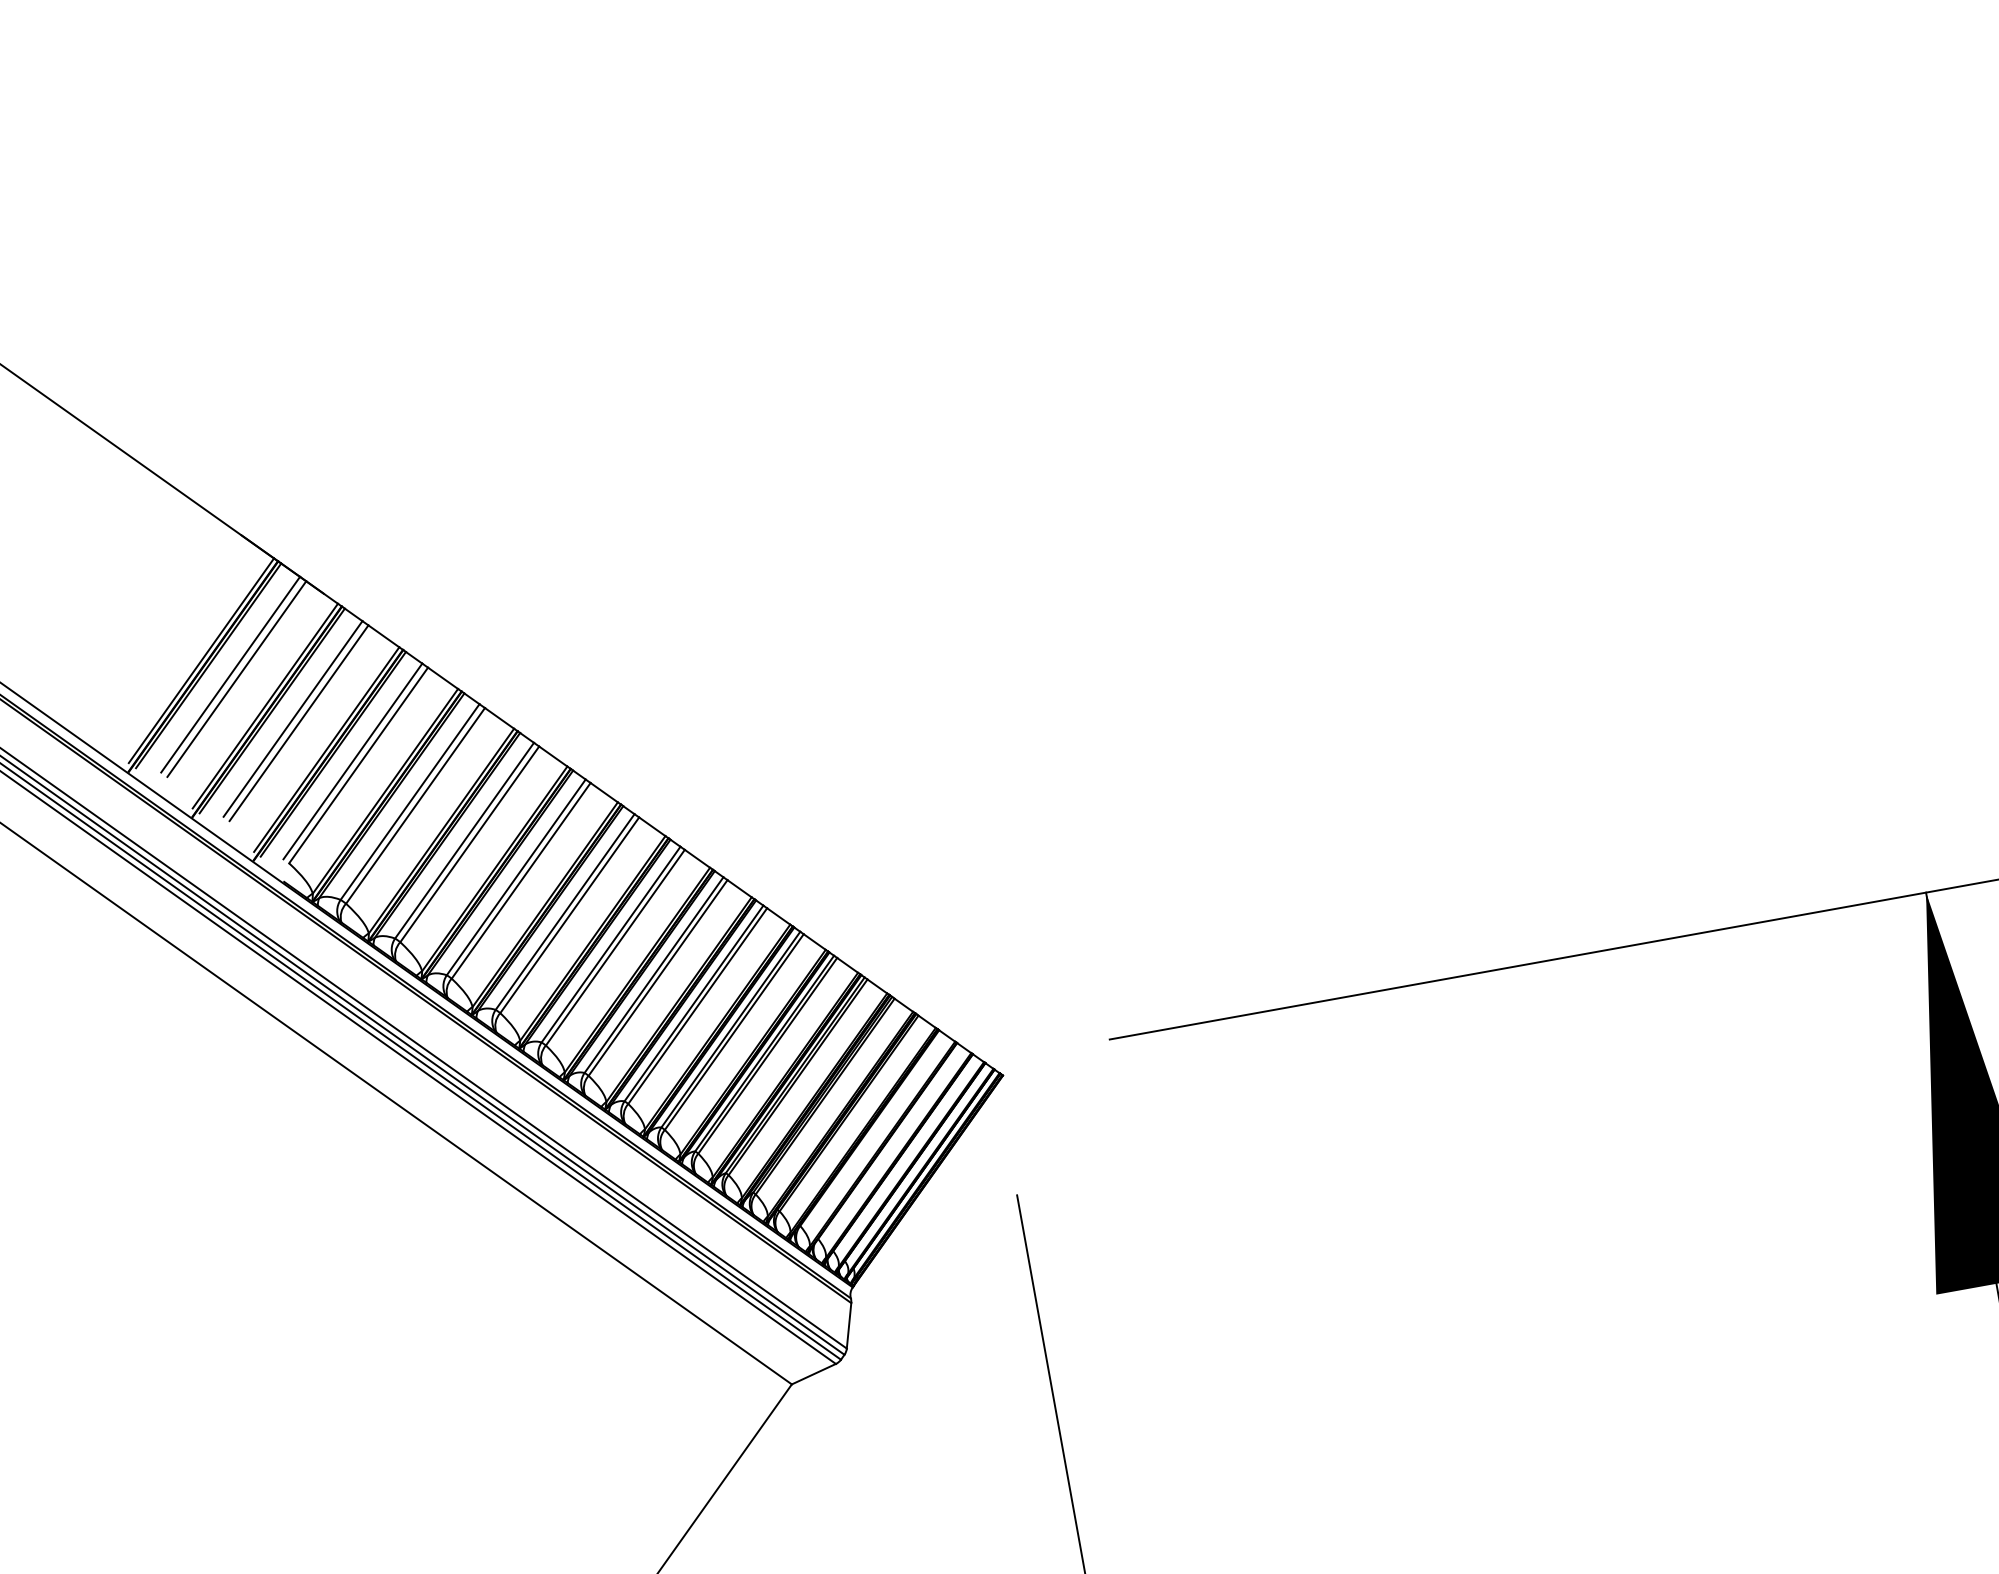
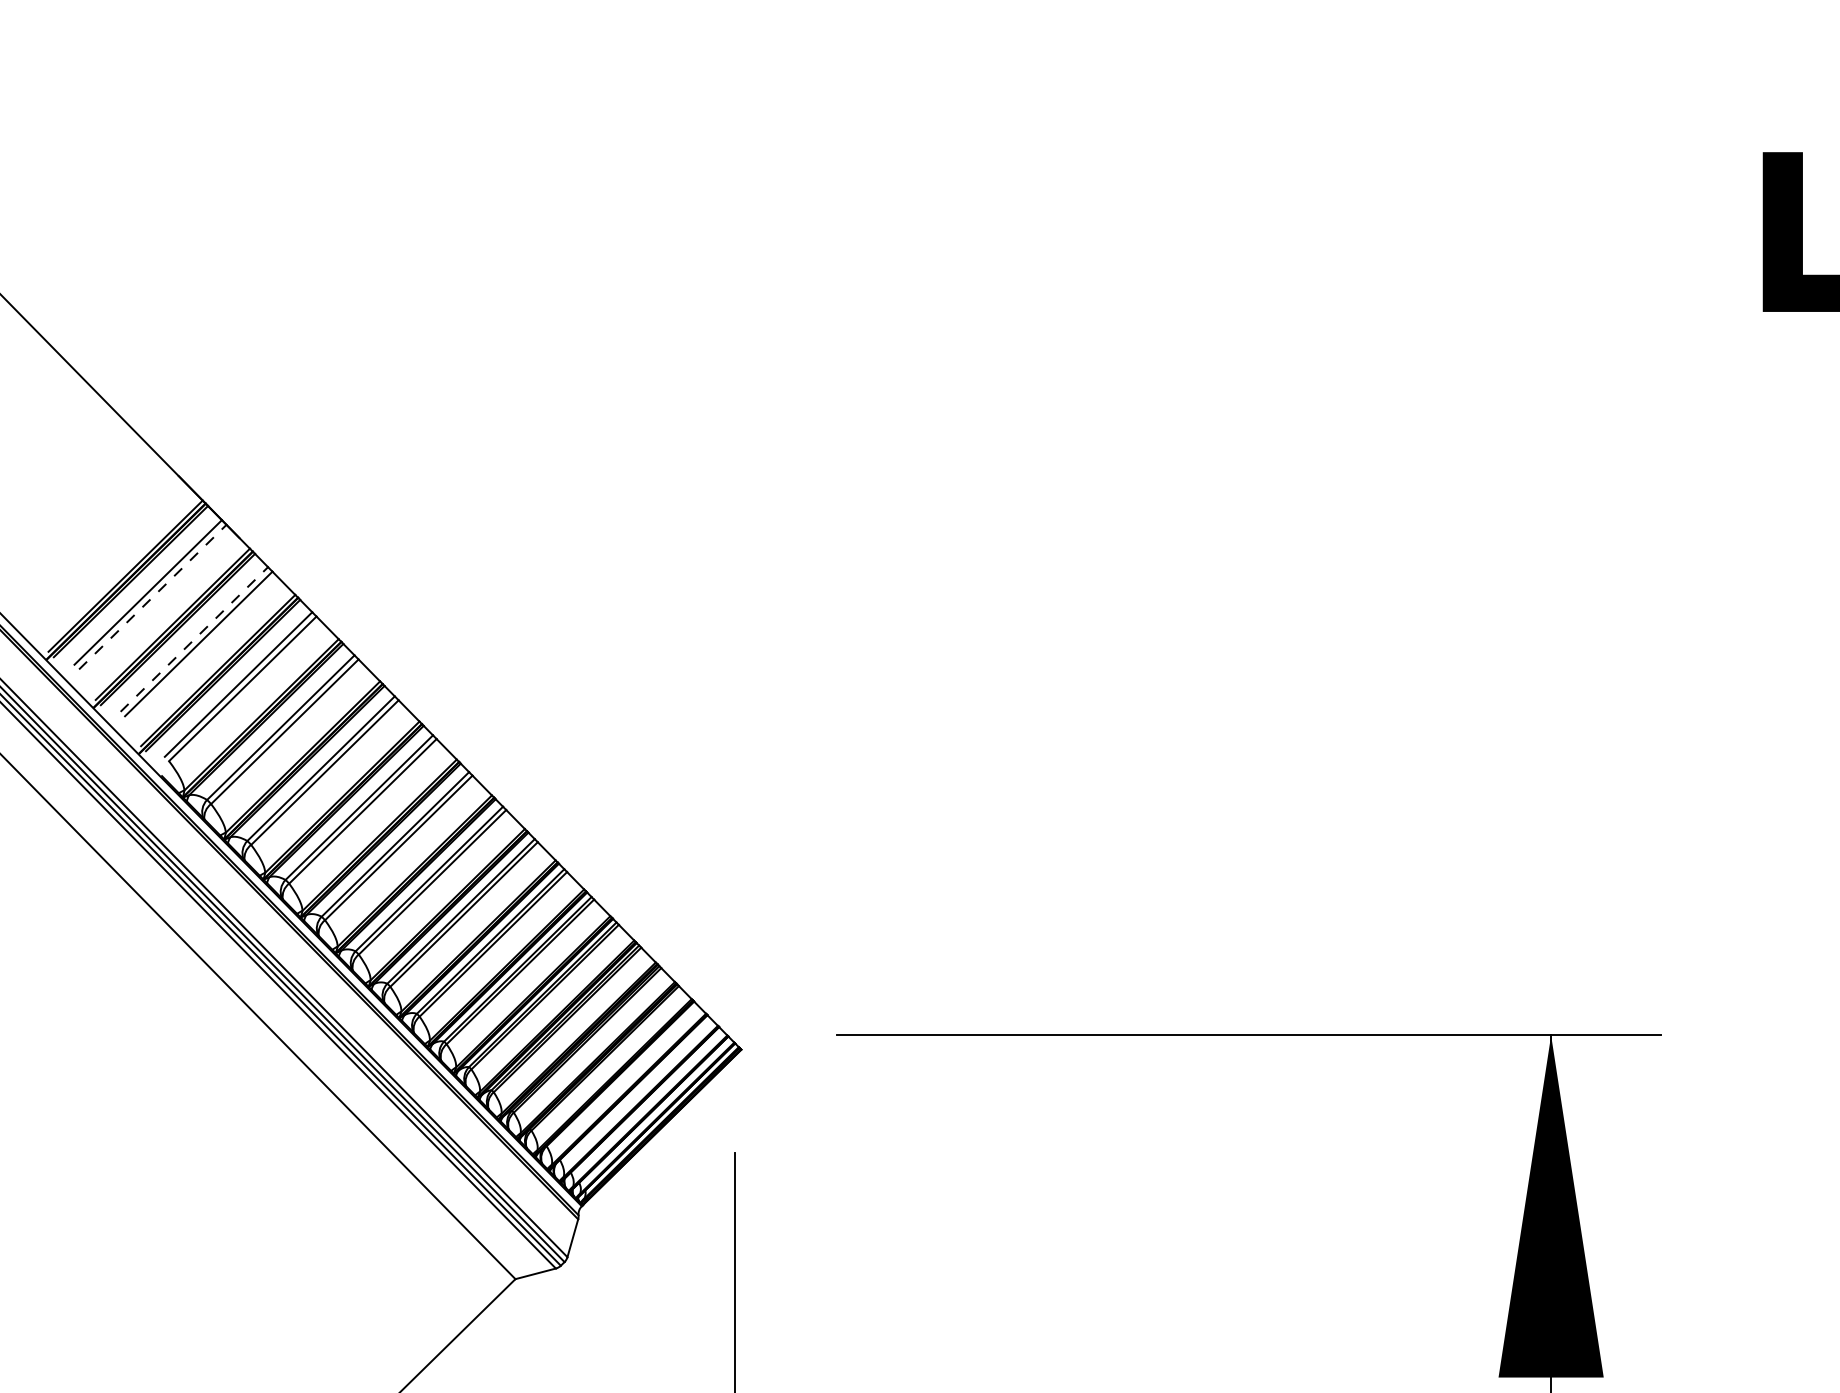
line: (237, 678) -> (153, 596), solid -> dashed
line: (293, 718) -> (194, 639), solid -> dashed

